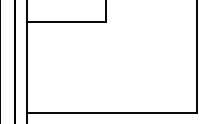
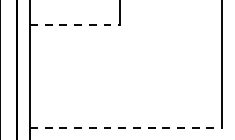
line: (66, 22) -> (74, 25), solid -> dashed
line: (112, 113) -> (126, 127), solid -> dashed

